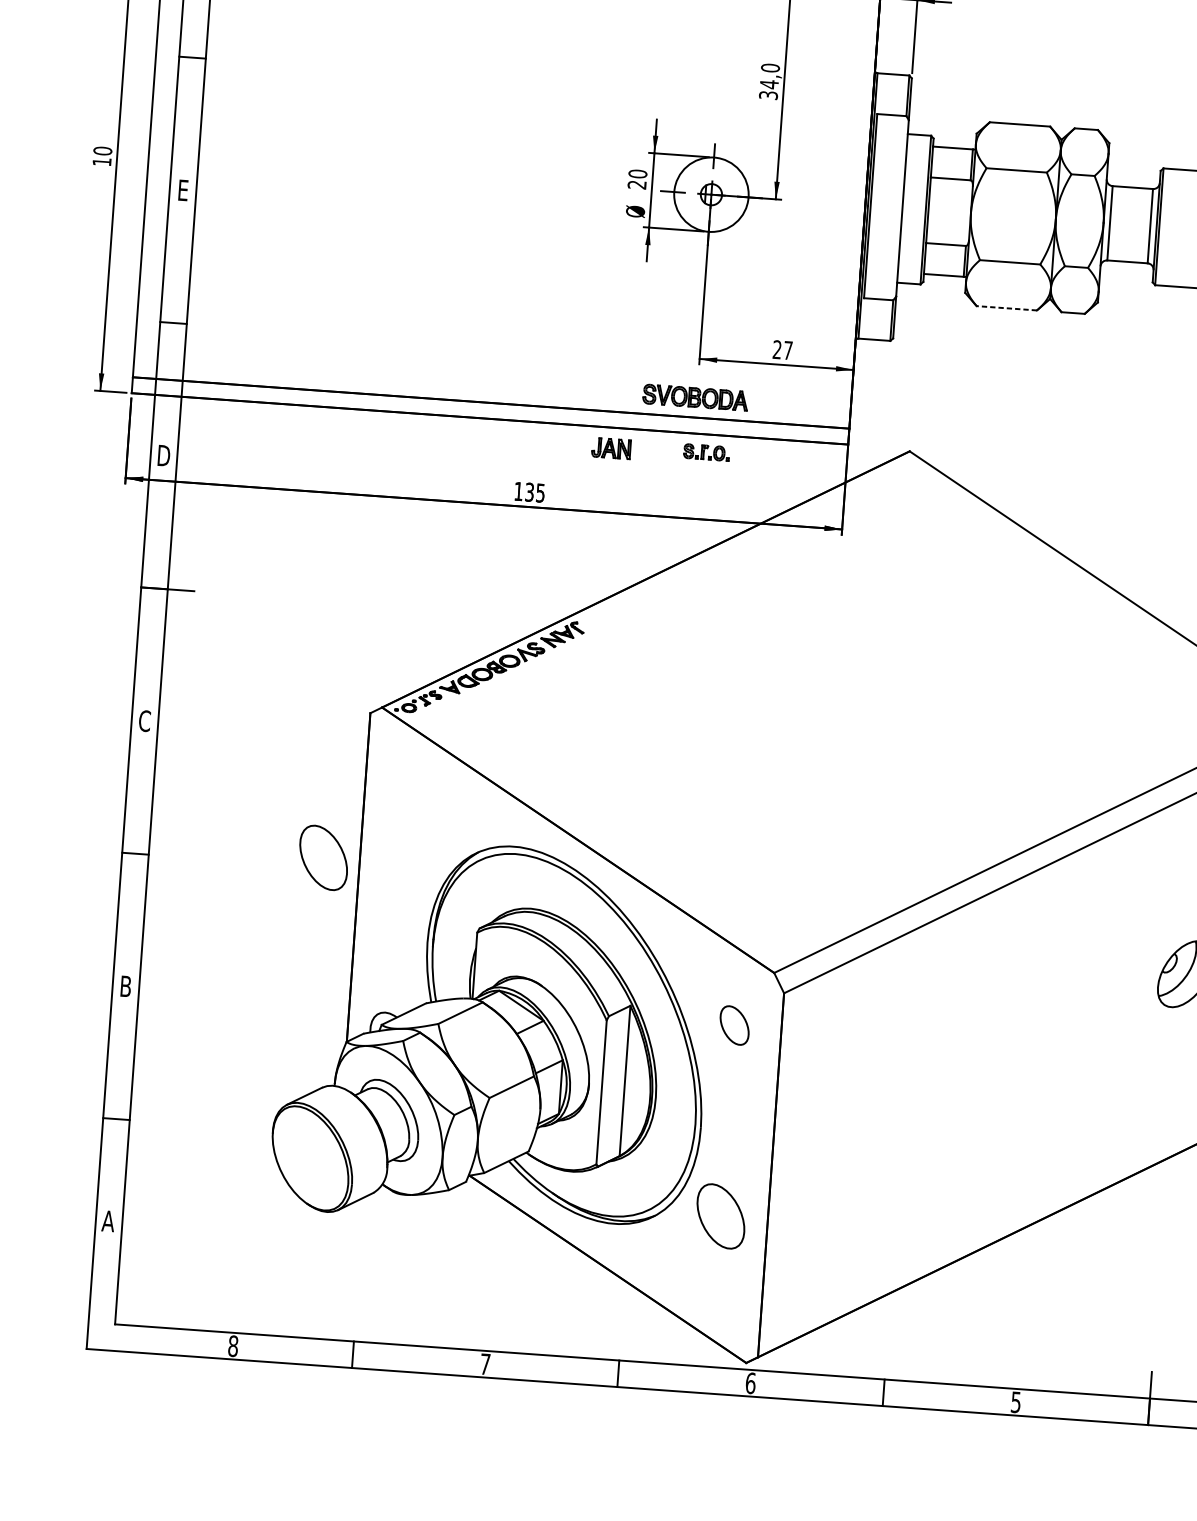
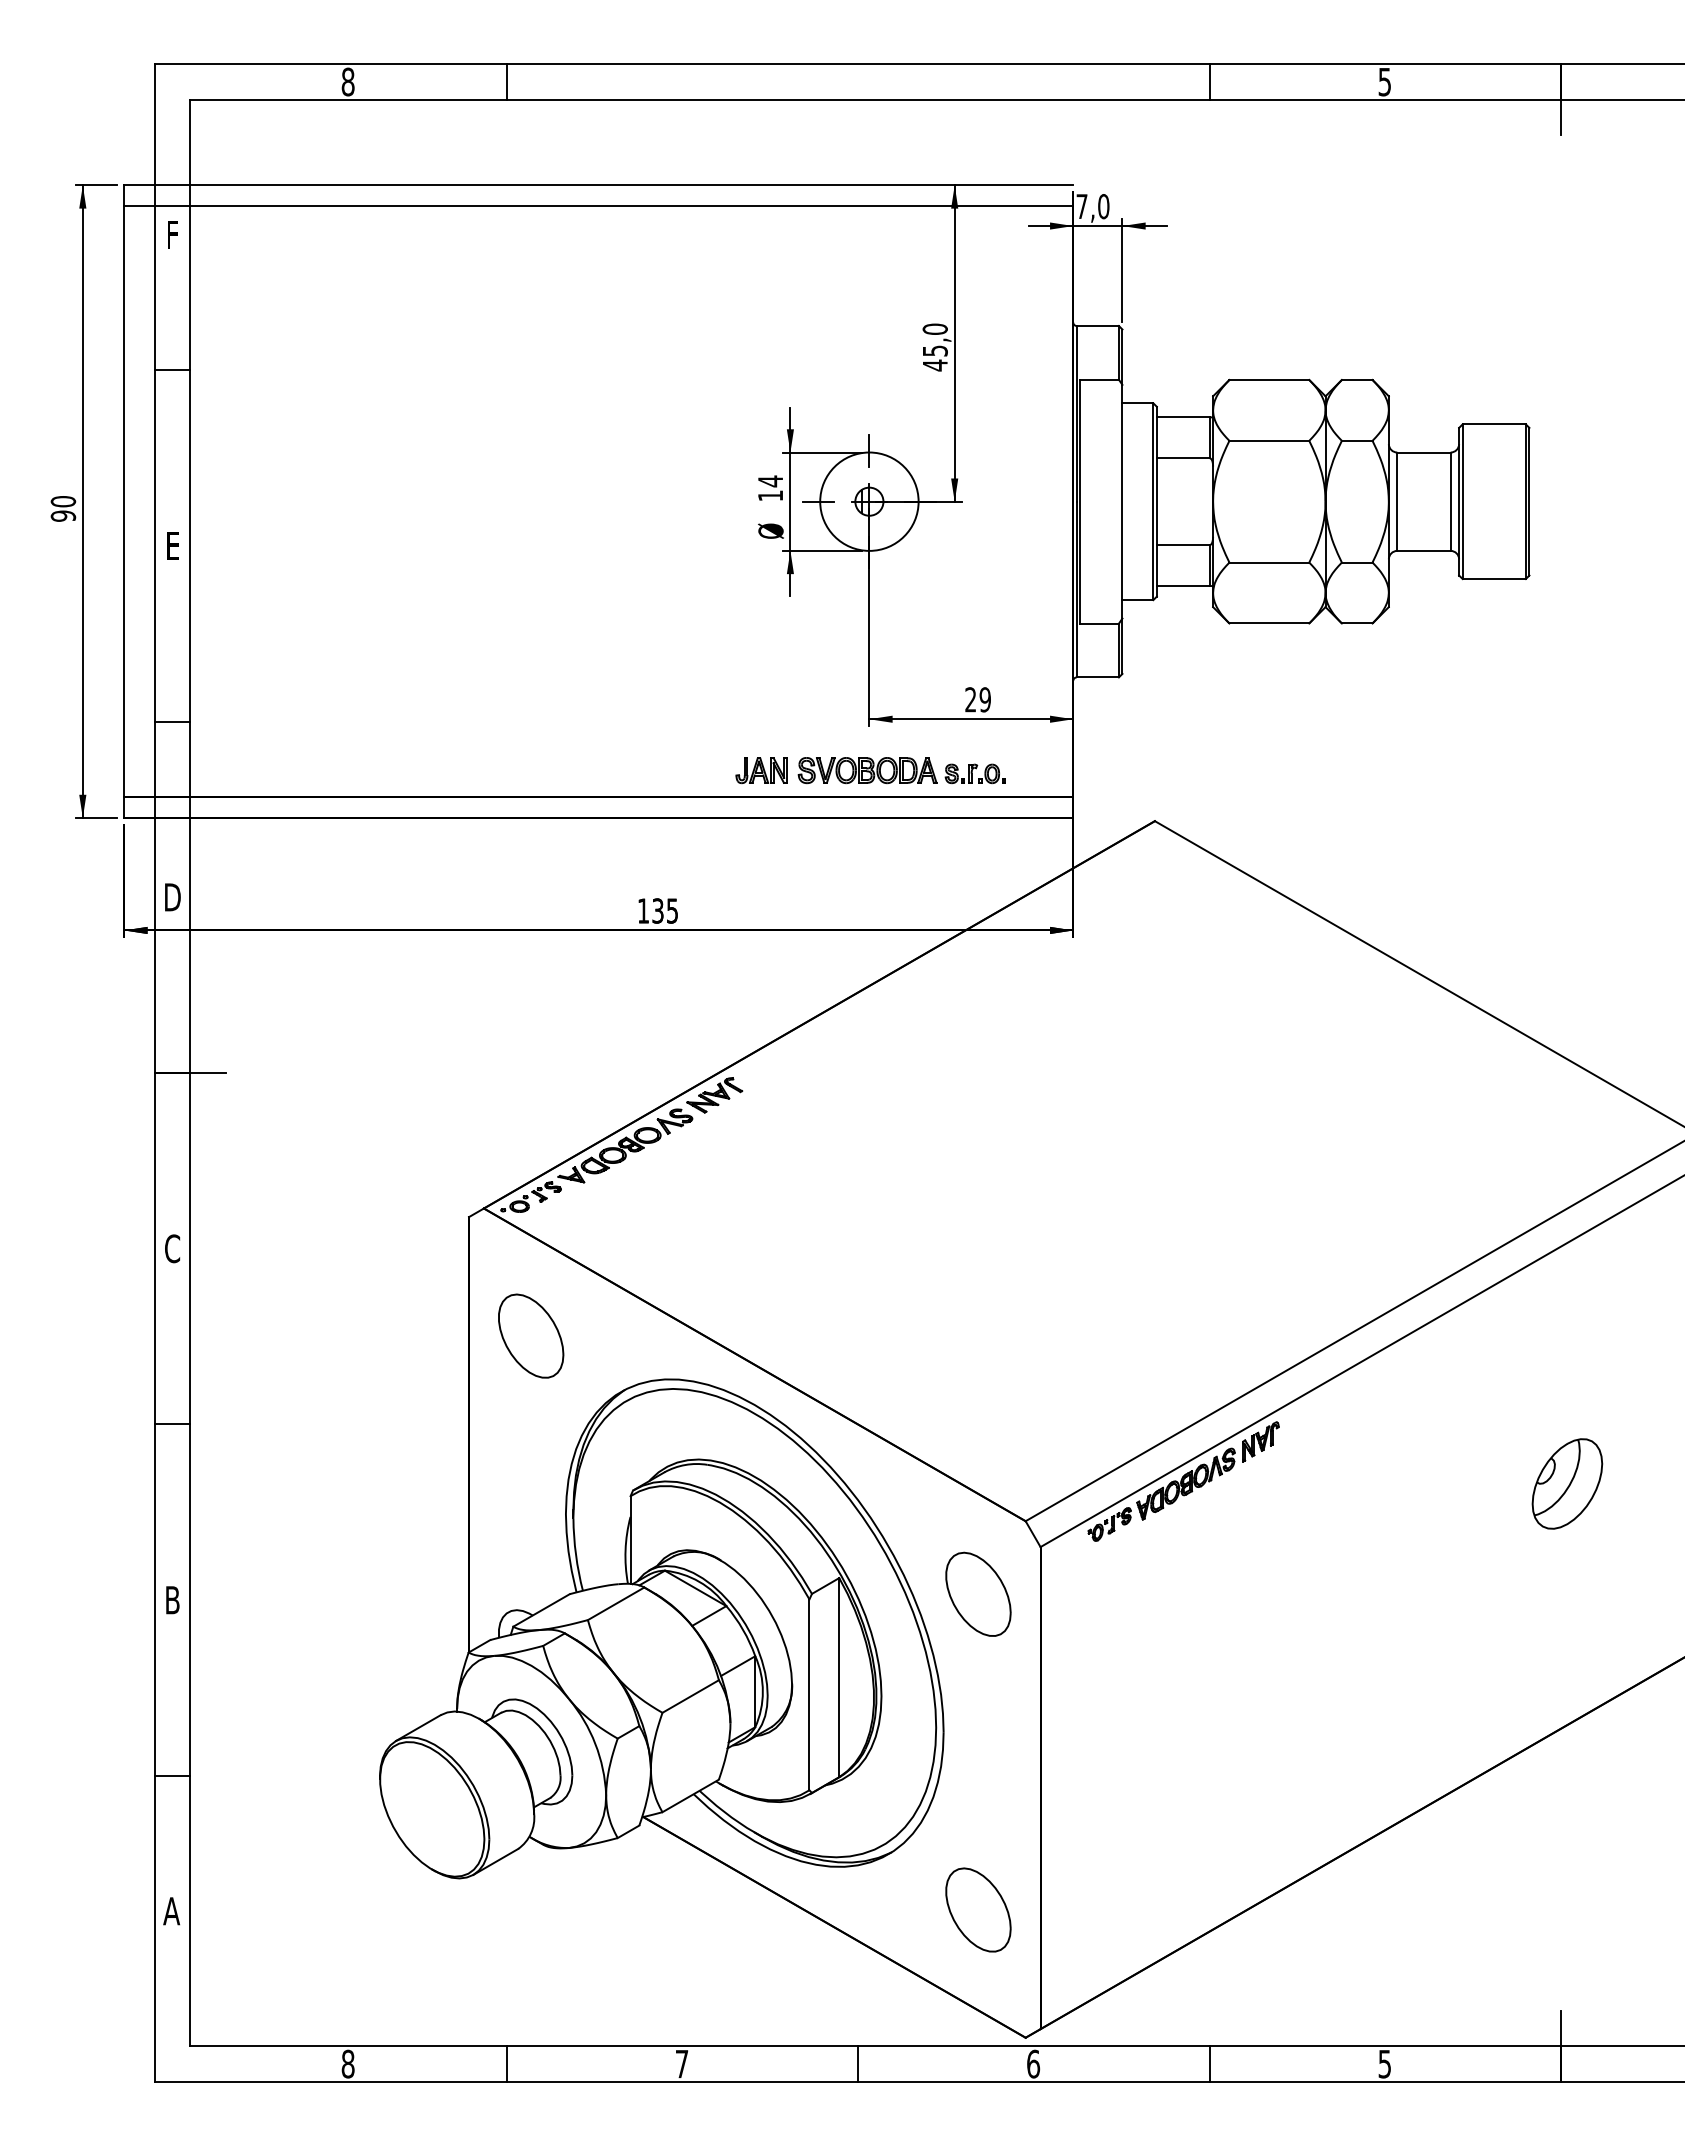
text: (768, 90) -> (934, 358), 34,0 -> 45,0
text: (102, 161) -> (63, 515), 10 -> 90
text: (637, 179) -> (770, 488), 20 -> 14
line: (1006, 308) -> (1269, 623), dashed -> solid
text: (787, 350) -> (984, 699), 27 -> 29
part: (611, 448) -> (761, 770), moved
part: (705, 452) -> (974, 773), moved
part: (323, 857) -> (531, 1335), moved
part: (895, 951) -> (1183, 1481), added
part: (734, 1024) -> (978, 1593), size x1.67
part: (721, 1216) -> (978, 1909), moved

